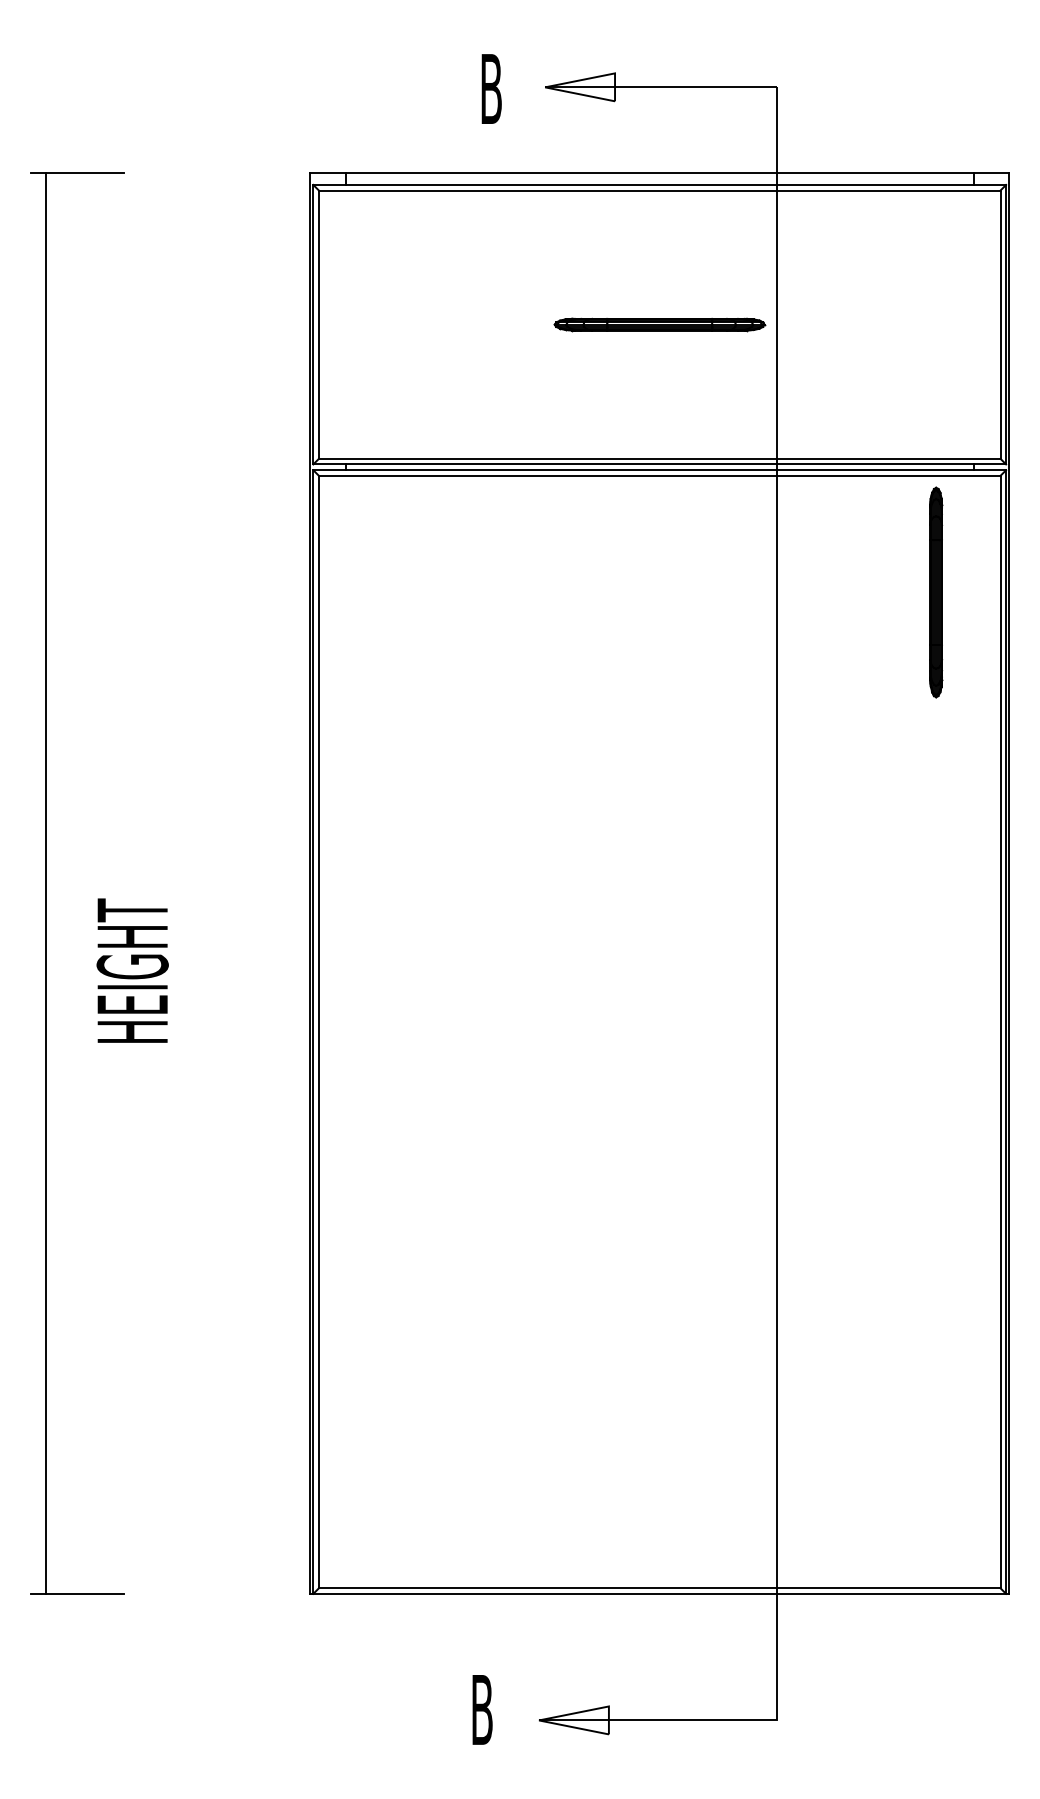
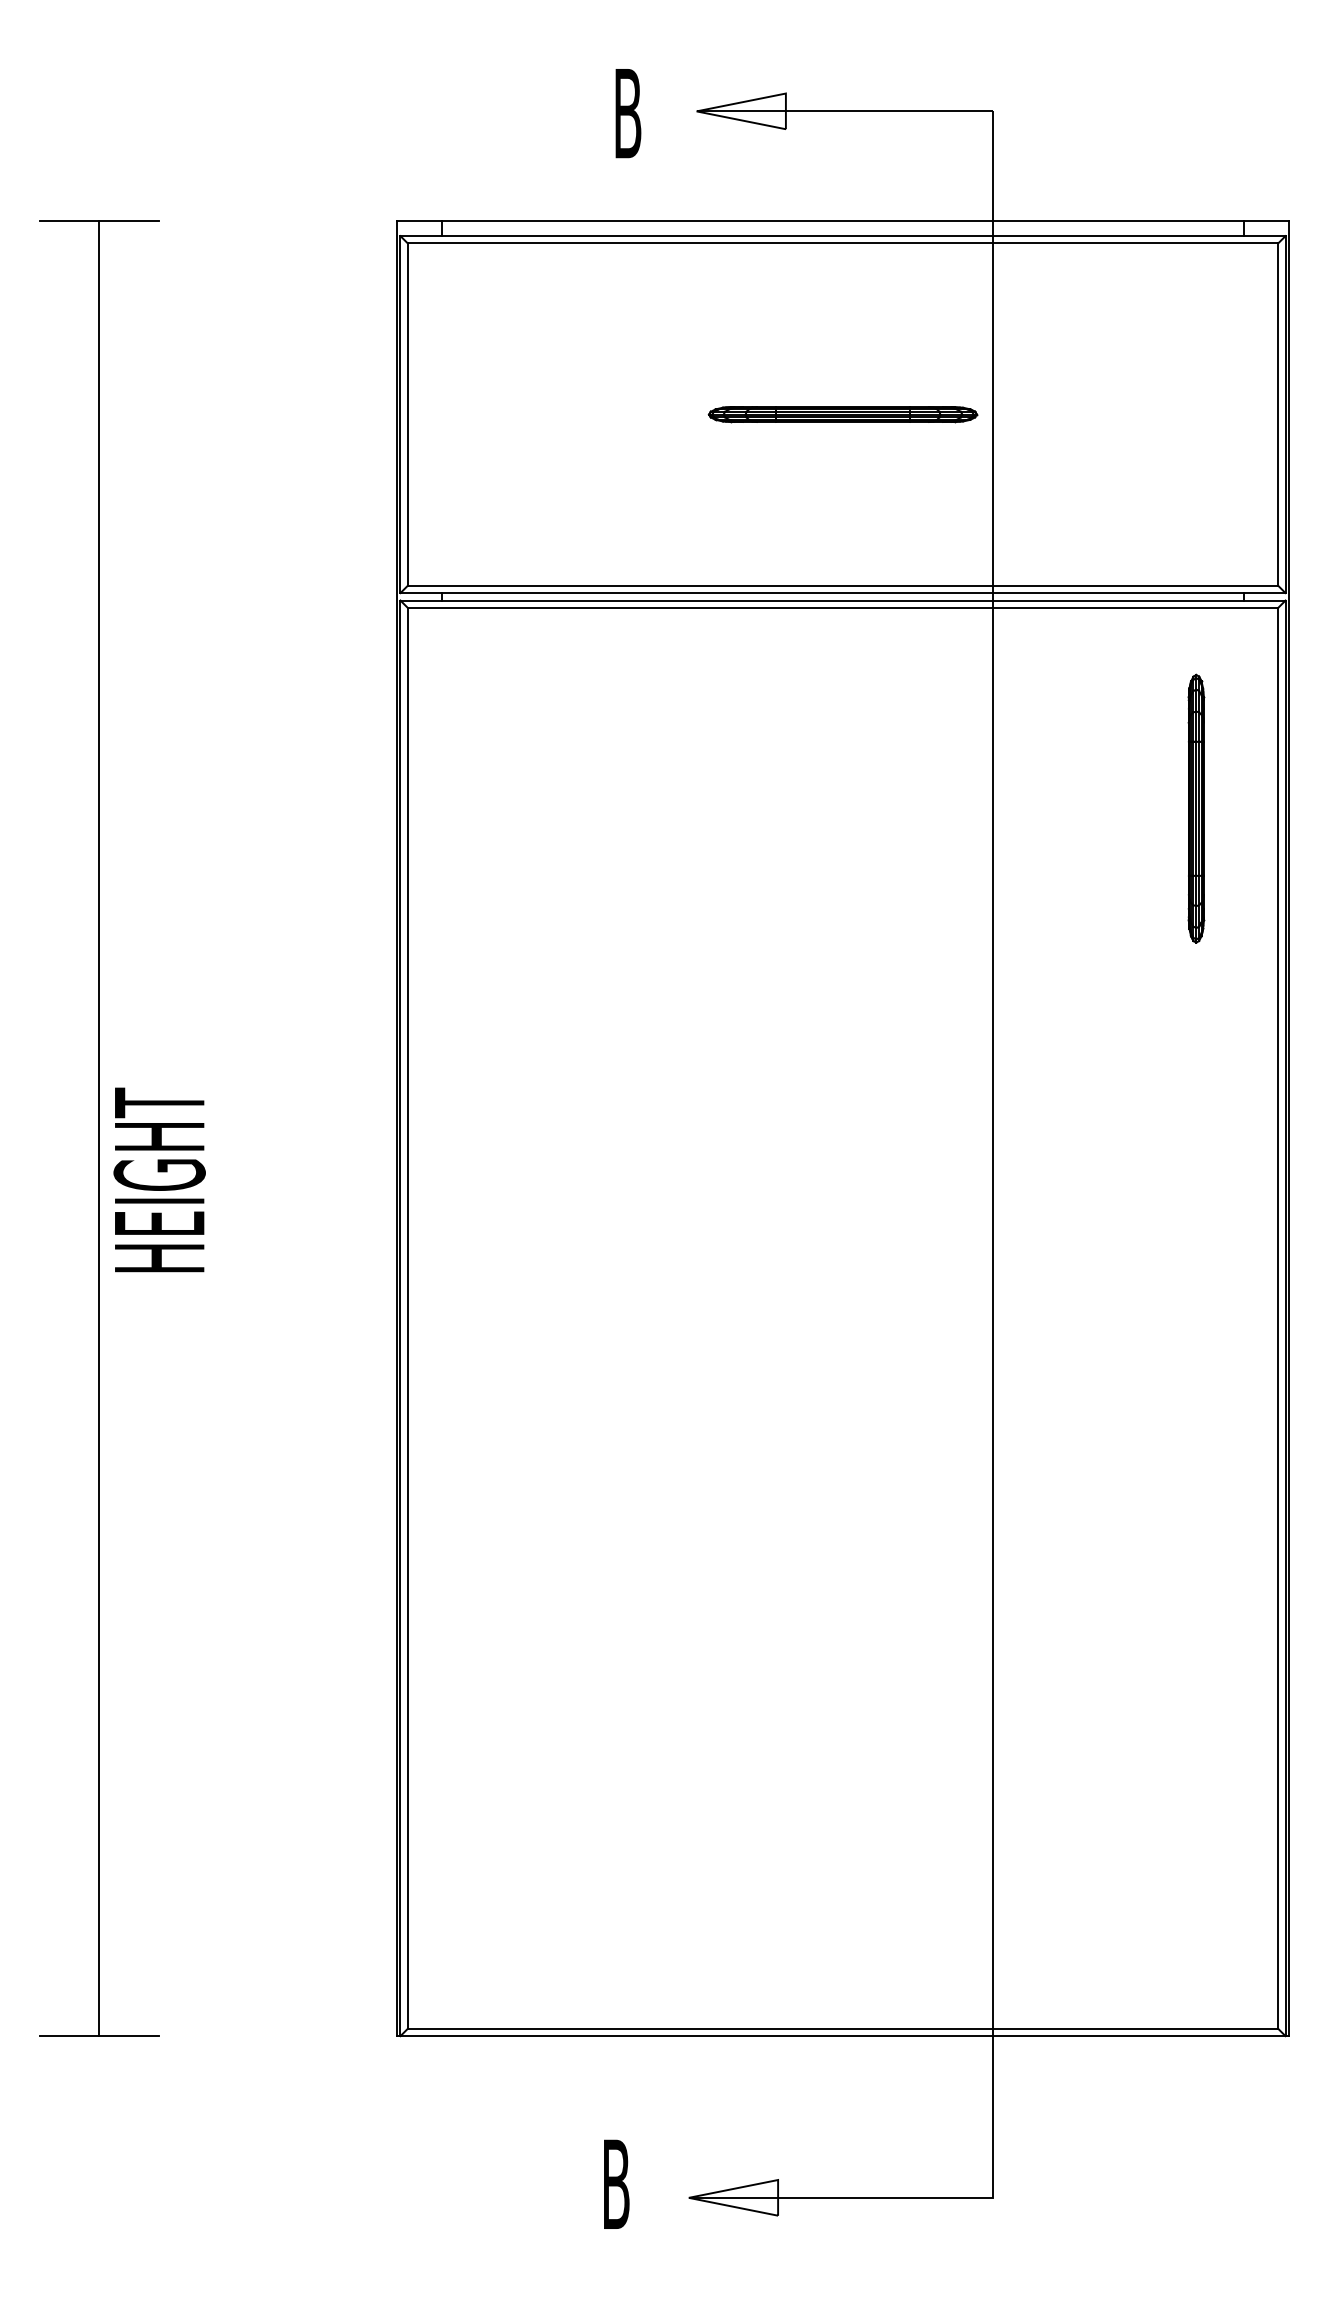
part: (936, 592) -> (1196, 808), moved
line: (46, 883) -> (99, 1128), moved
text: (132, 970) -> (159, 1179), moved

